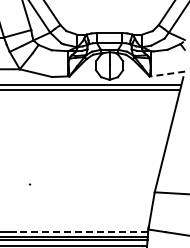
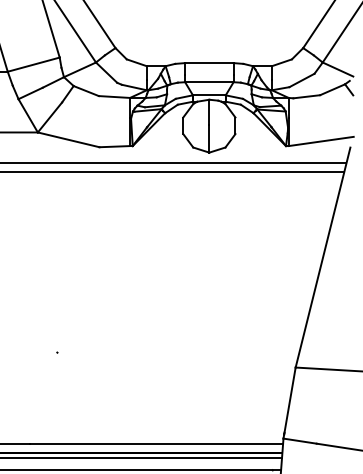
line: (167, 74) -> (320, 142), dashed -> solid
line: (81, 232) -> (155, 444), dashed -> solid

